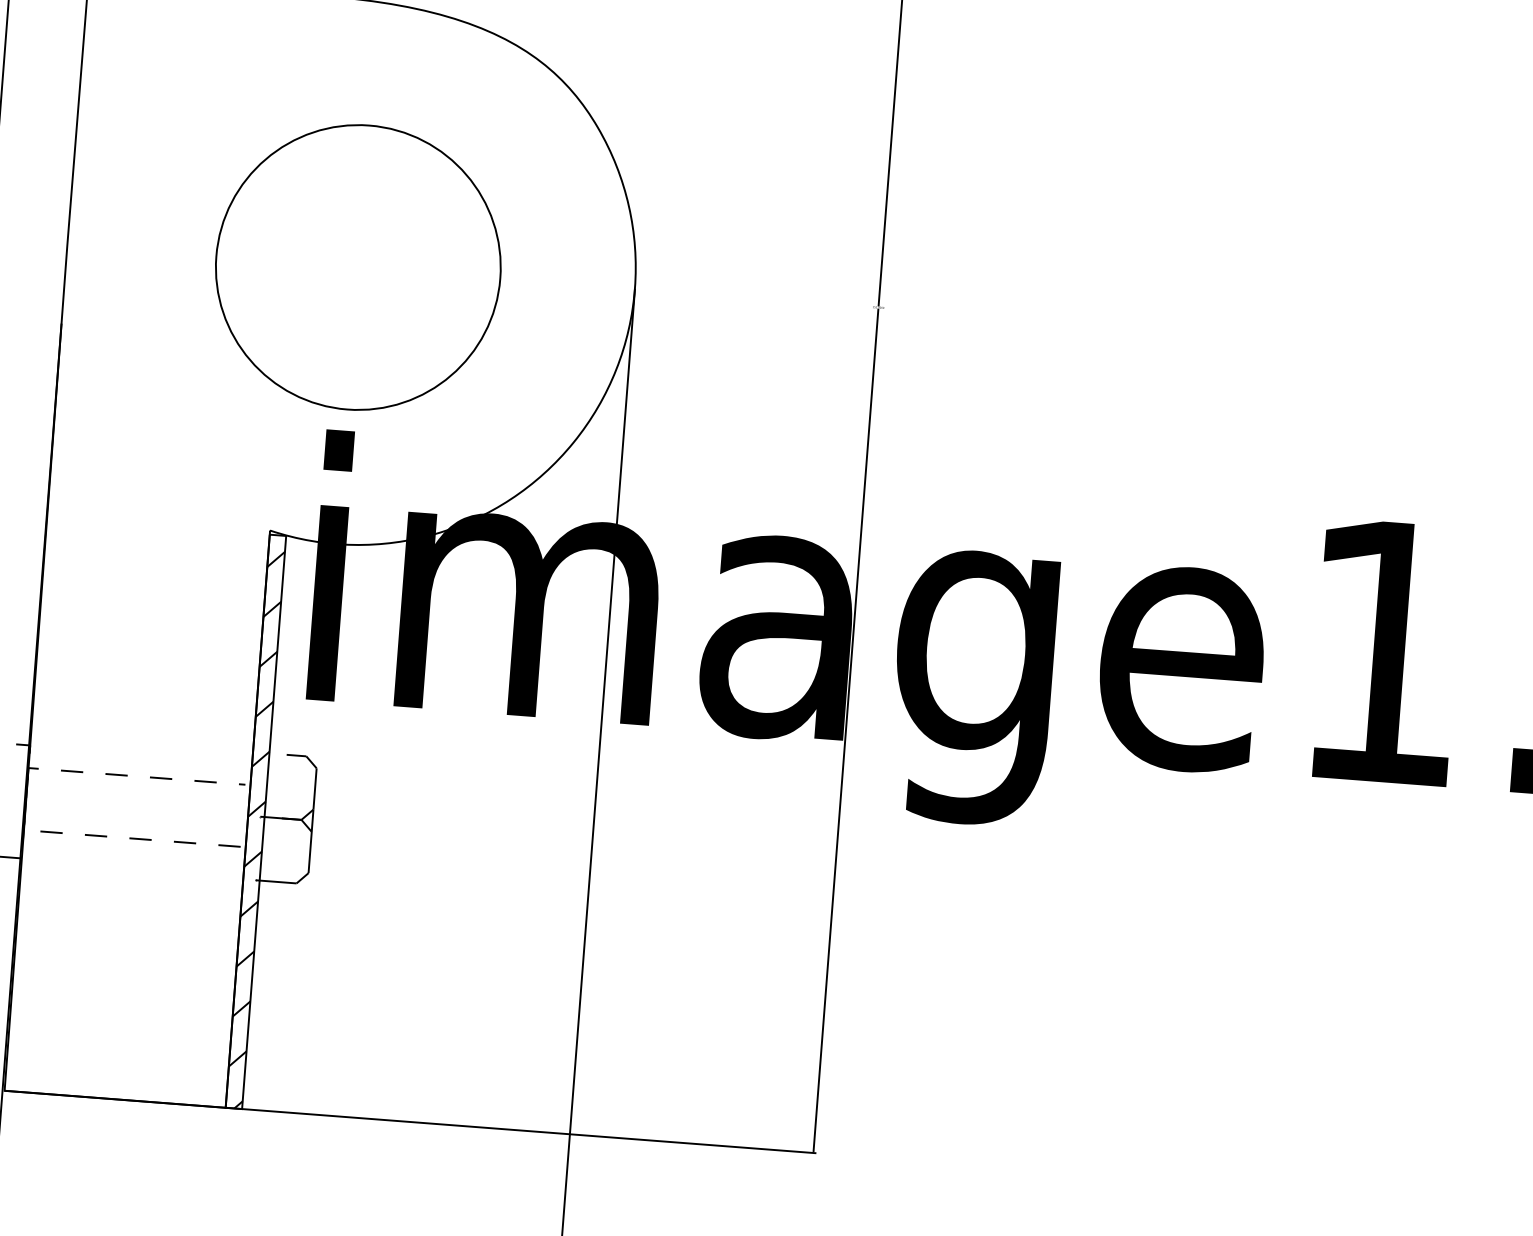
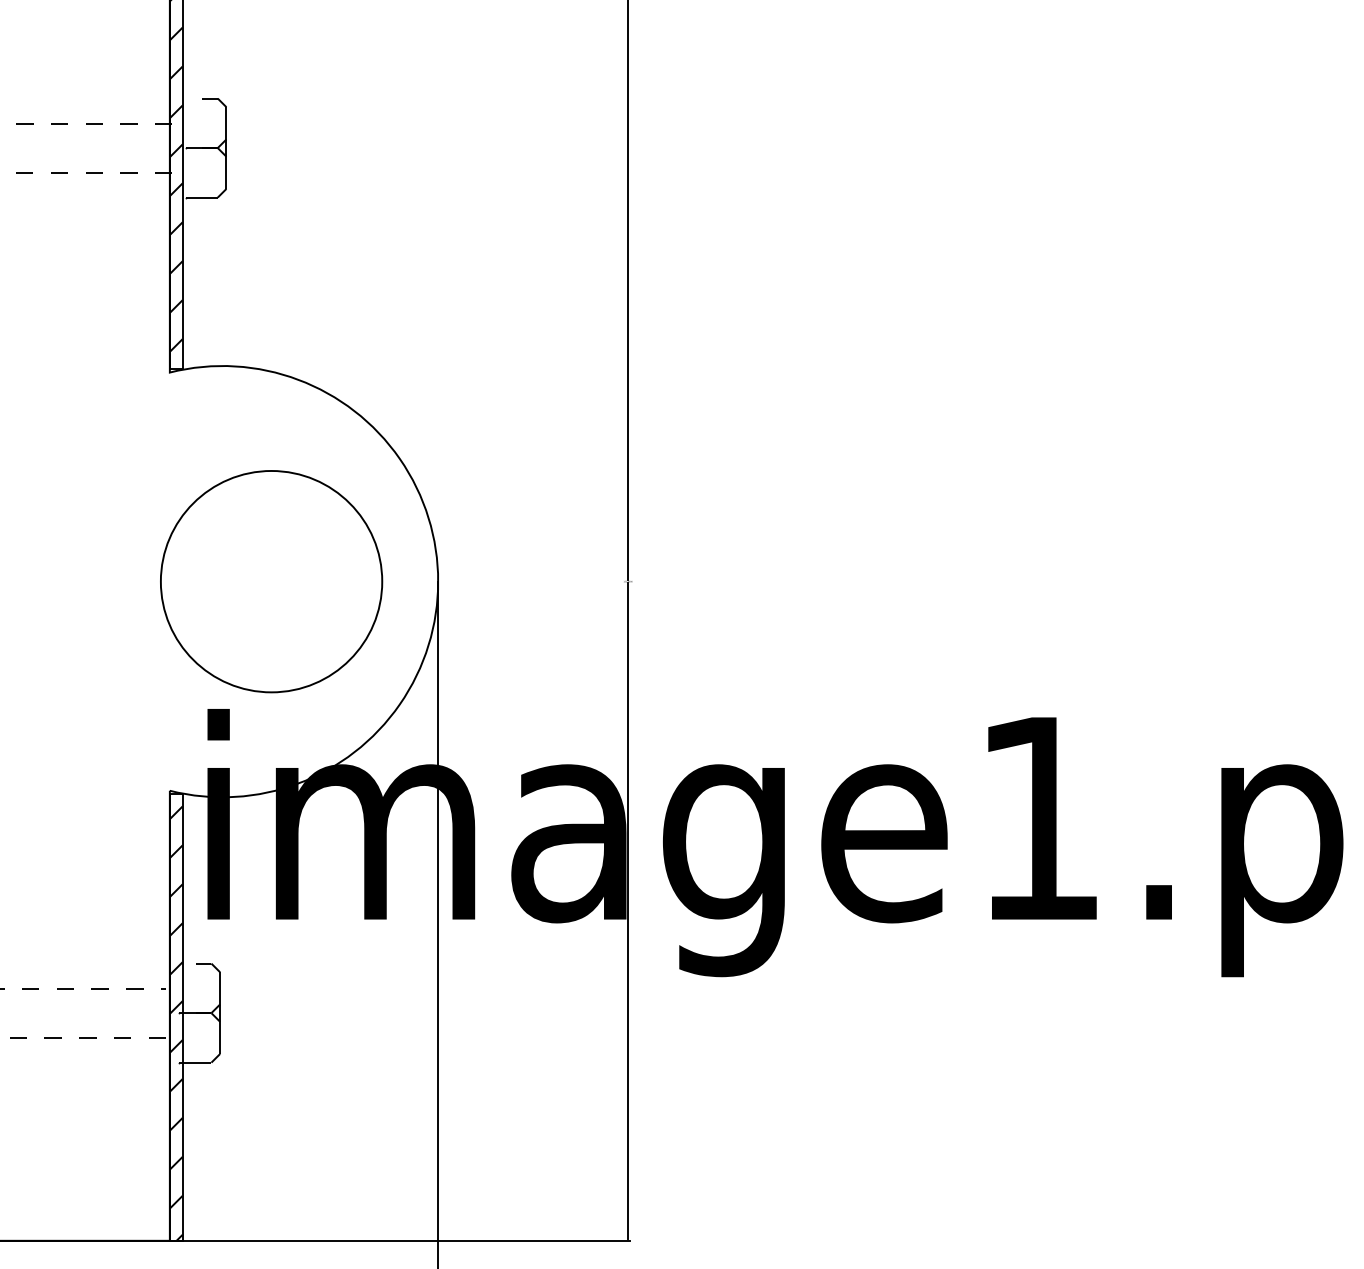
circle: (358, 267) -> (271, 581), moved

